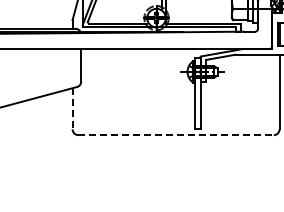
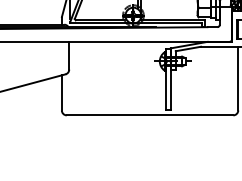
line: (72, 108) -> (61, 92), dashed -> solid
line: (176, 135) -> (150, 115), dashed -> solid

